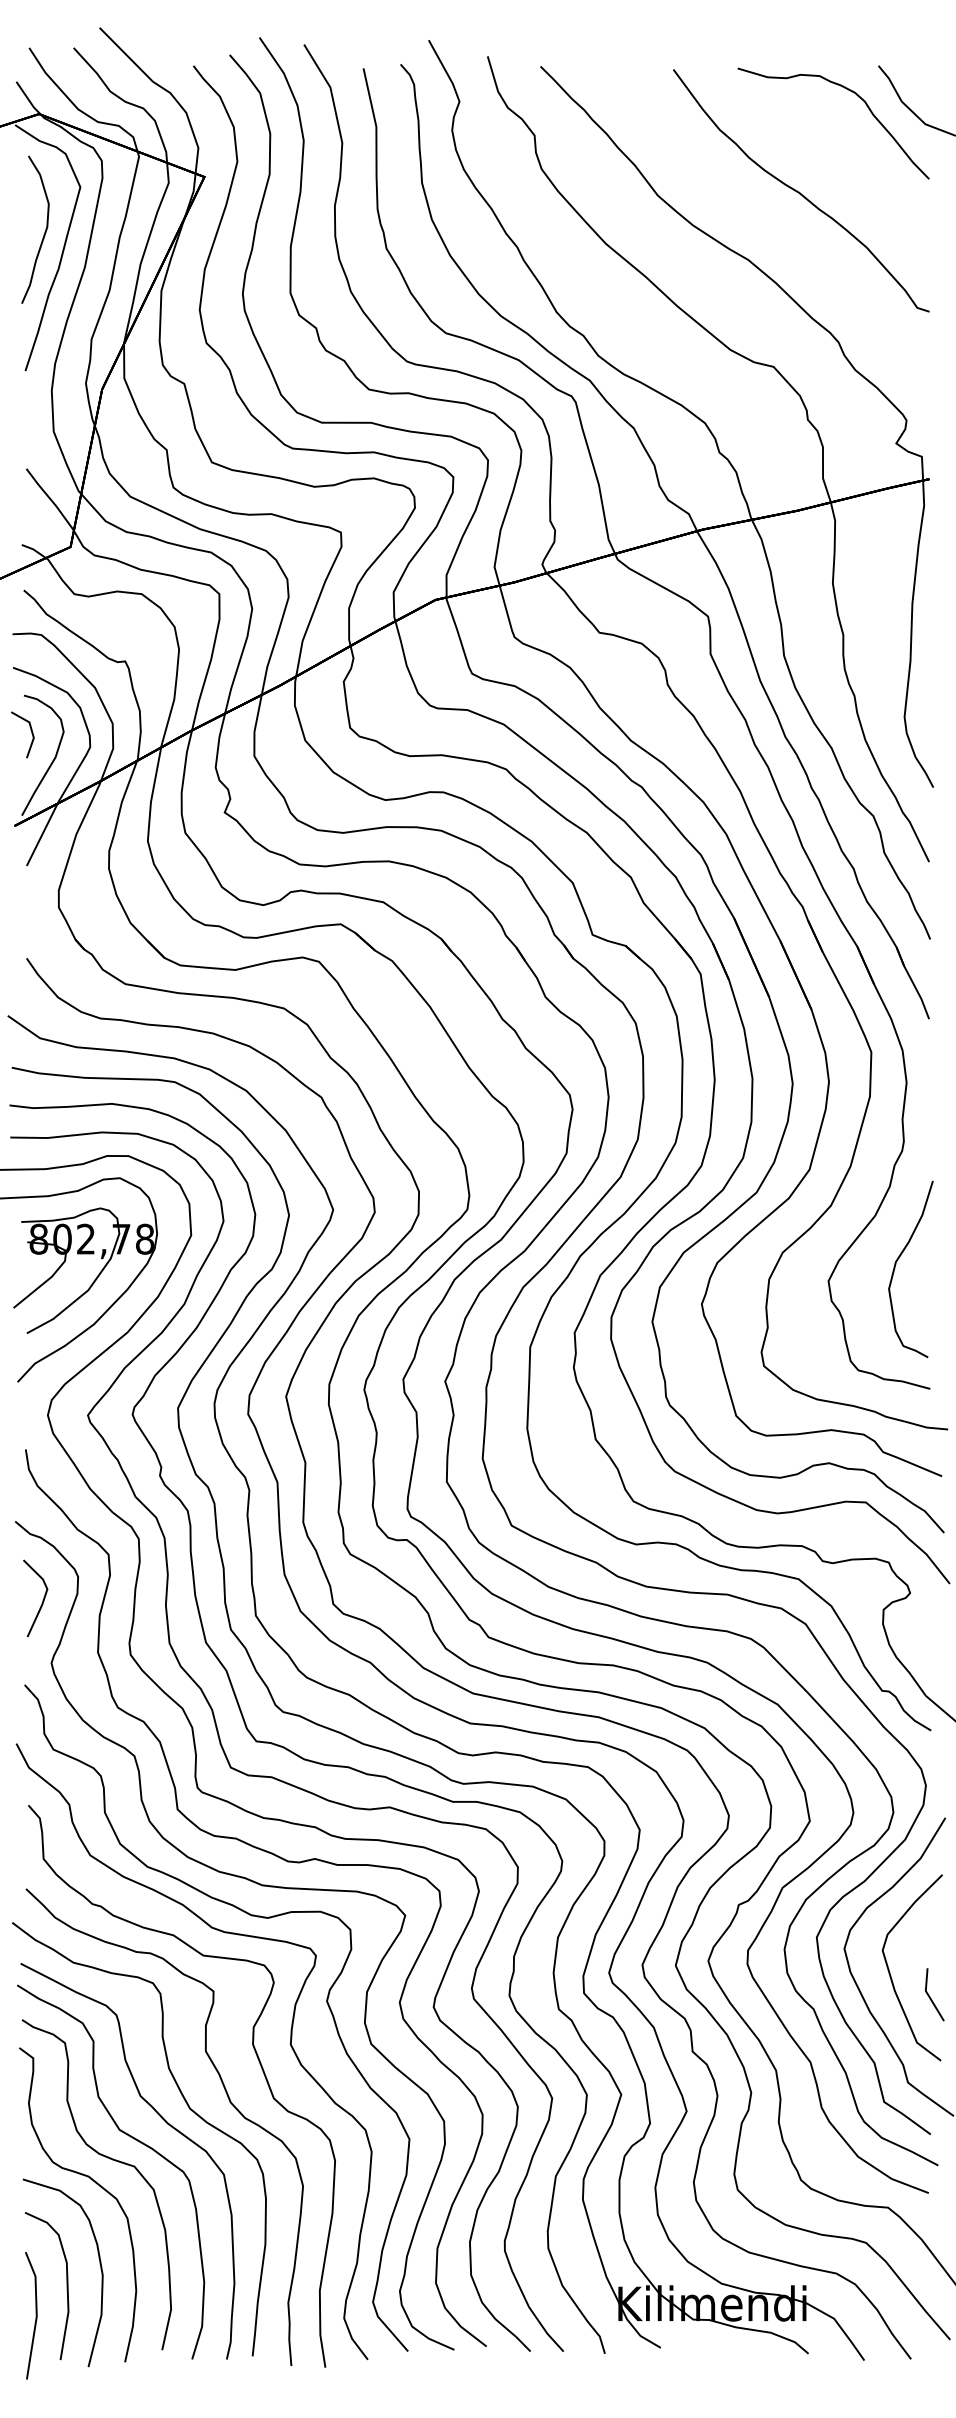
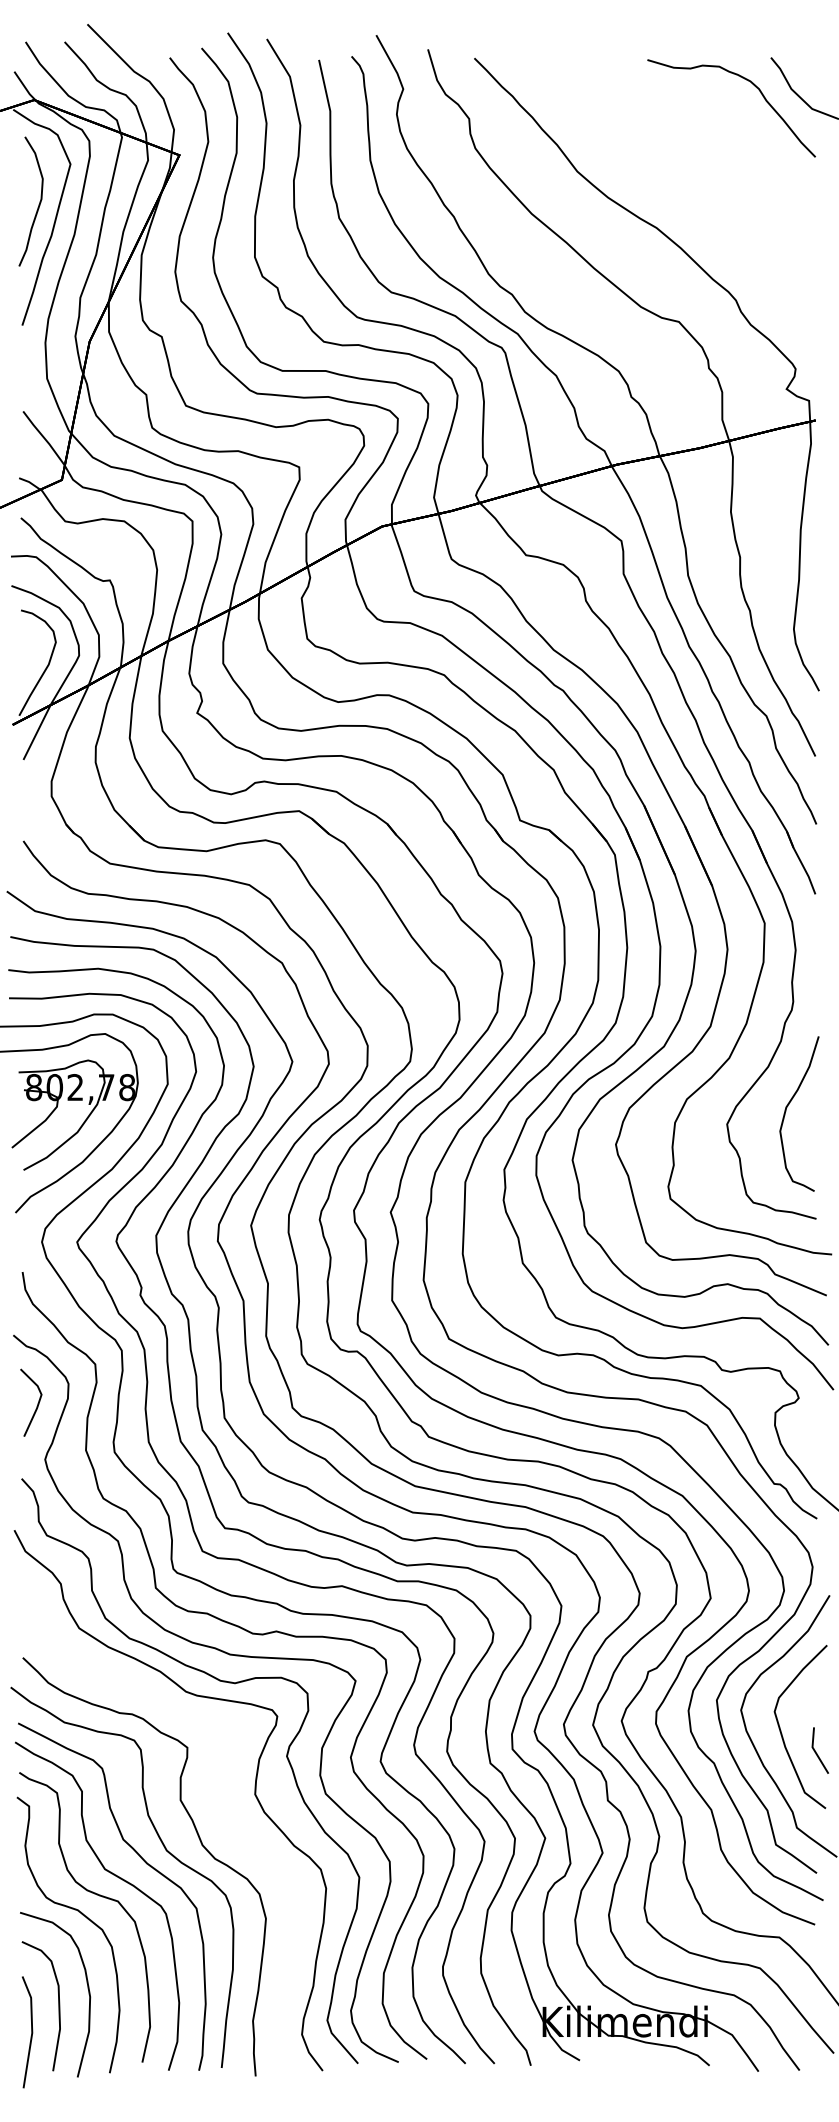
curve: (800, 192) -> (702, 168), removed
part: (31, 734) -> (27, 644), removed
part: (256, 2058) -> (225, 1806), removed

